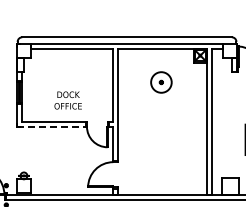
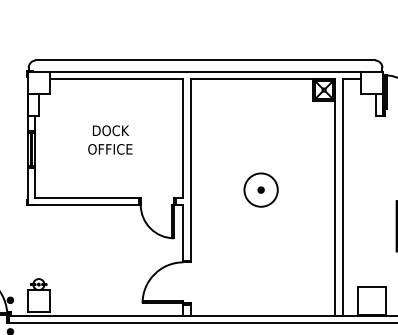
part: (161, 82) -> (261, 190), moved
text: (67, 100) -> (109, 140), moved
line: (52, 126) -> (85, 204), dashed -> solid

